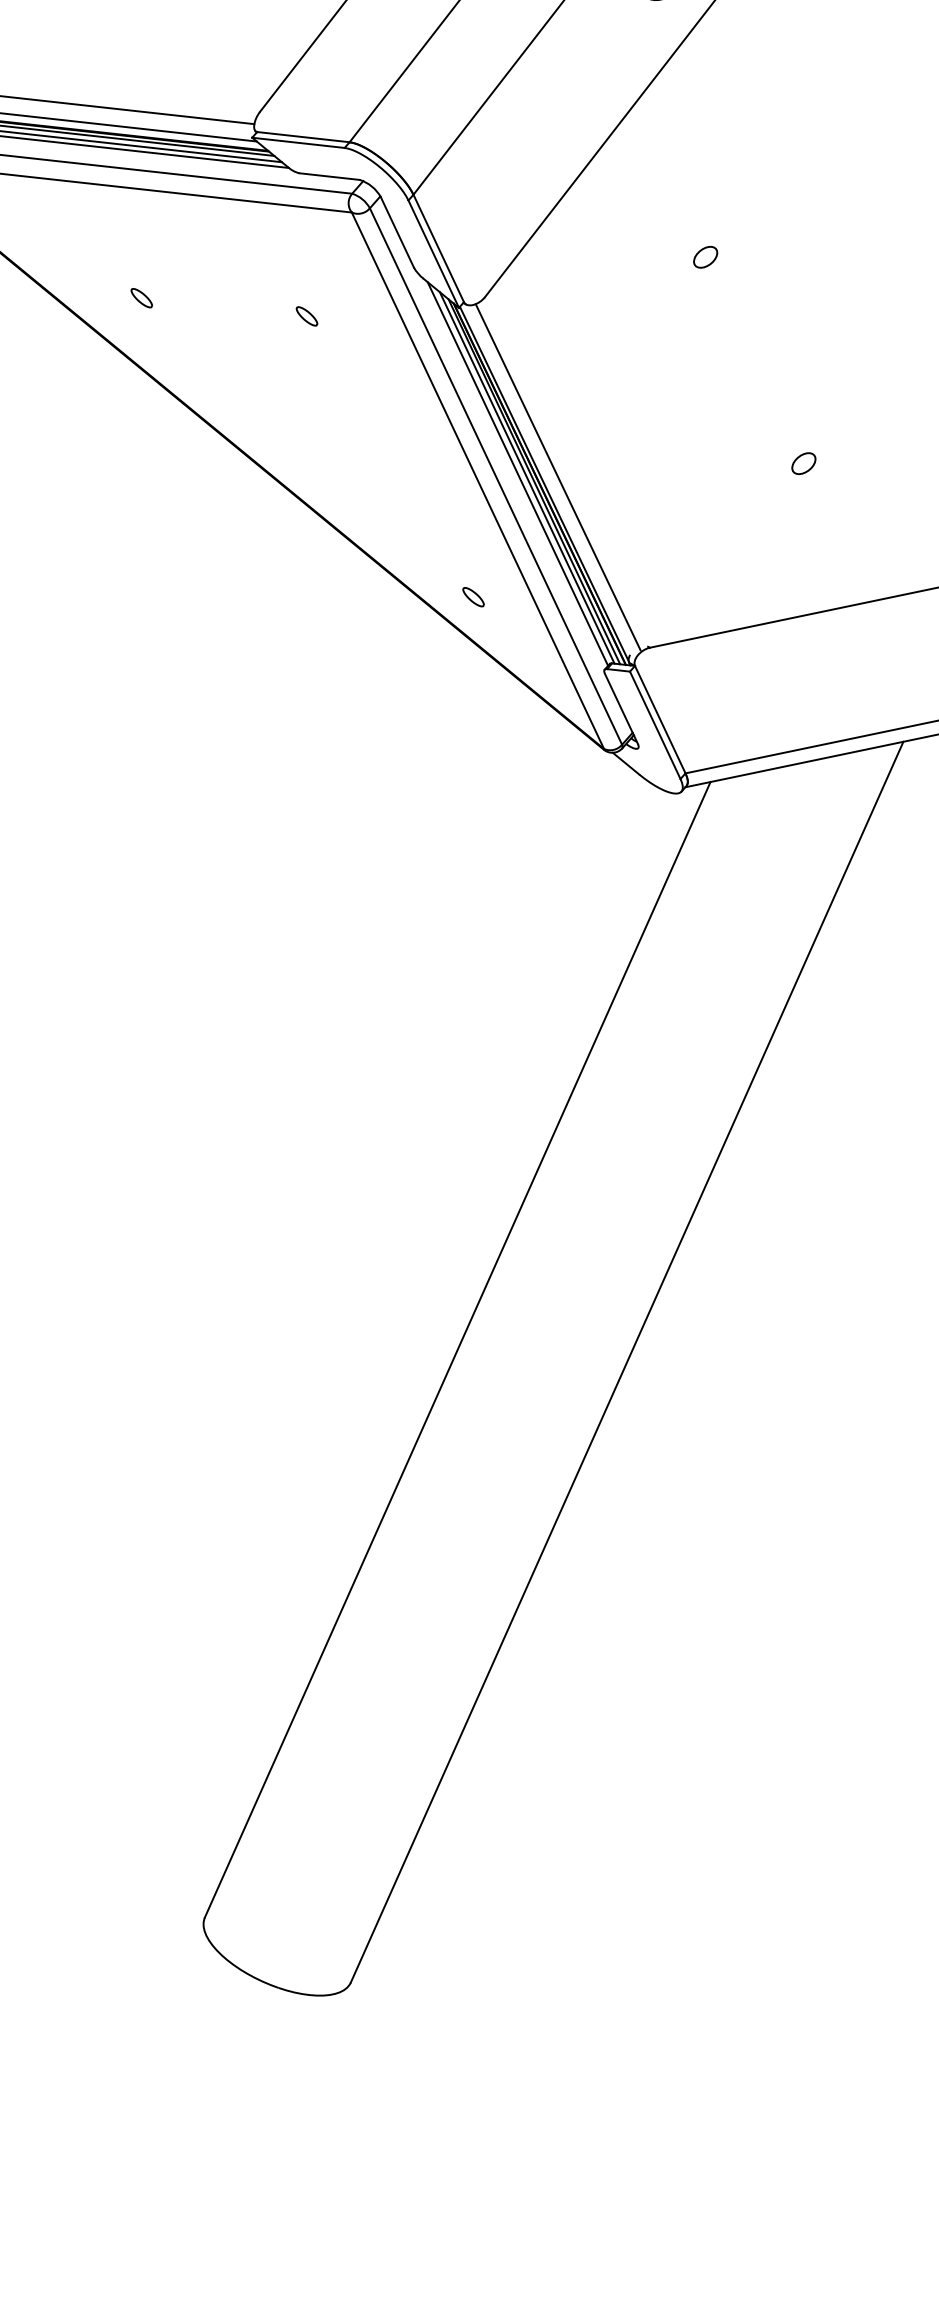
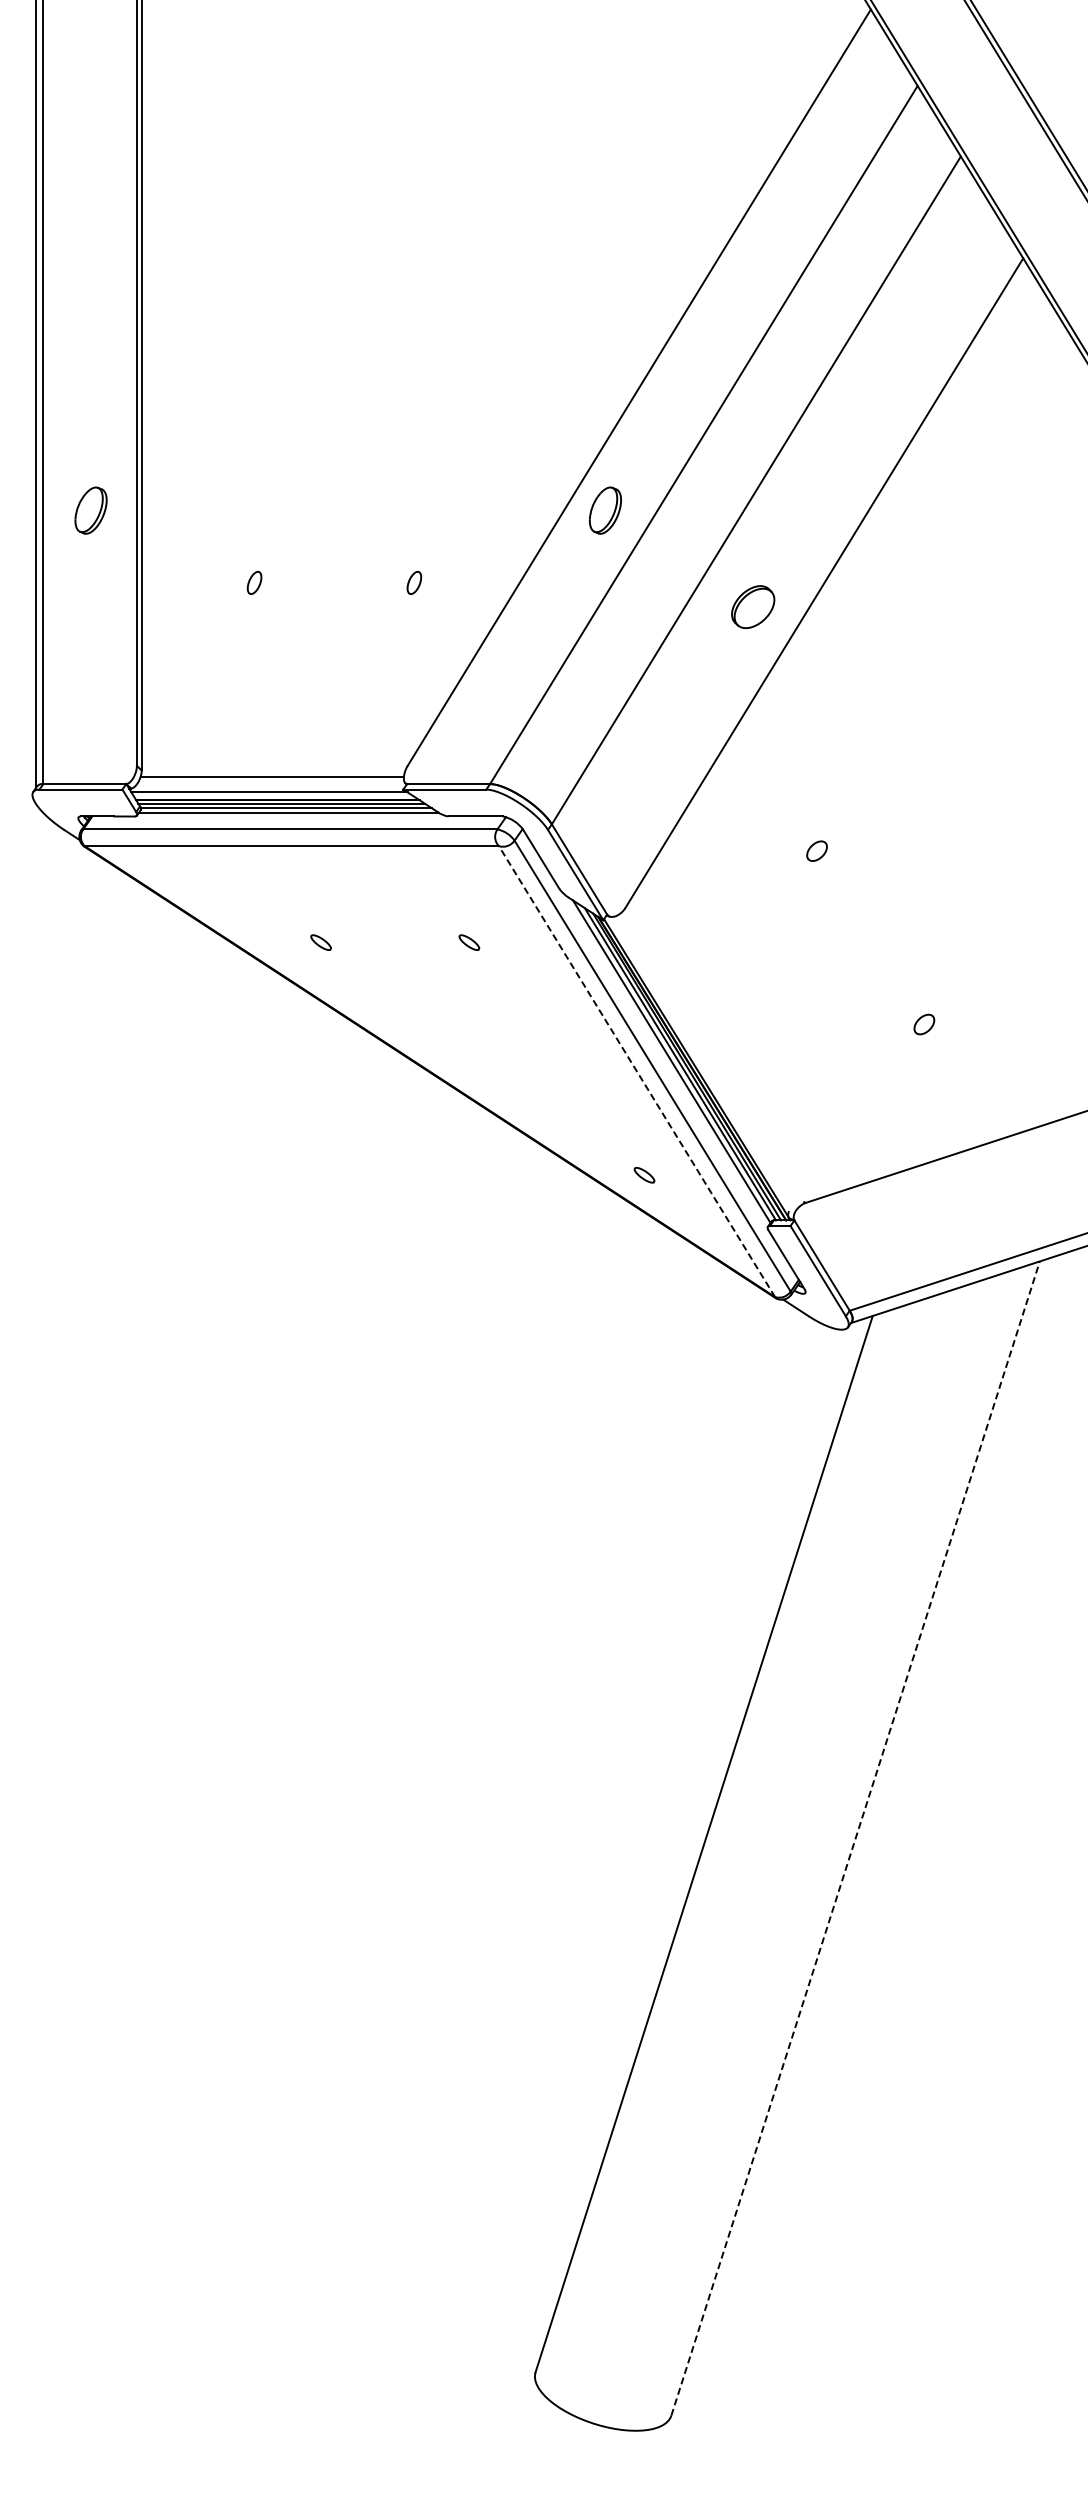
line: (557, 477) -> (707, 1060), removed
line: (477, 480) -> (636, 1071), solid -> dashed
line: (627, 1362) -> (855, 1838), solid -> dashed

